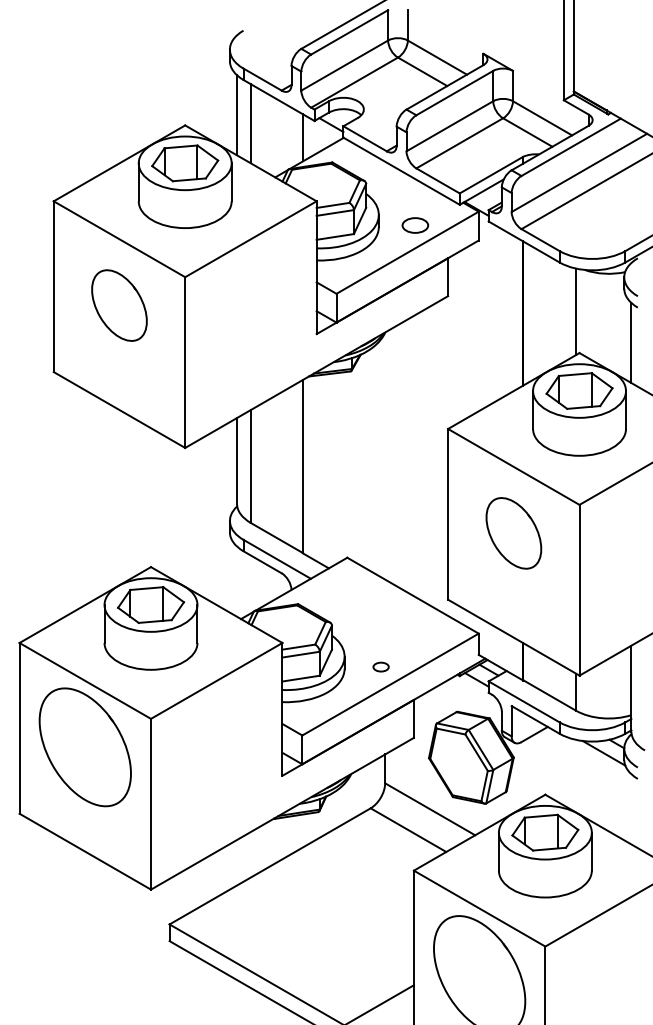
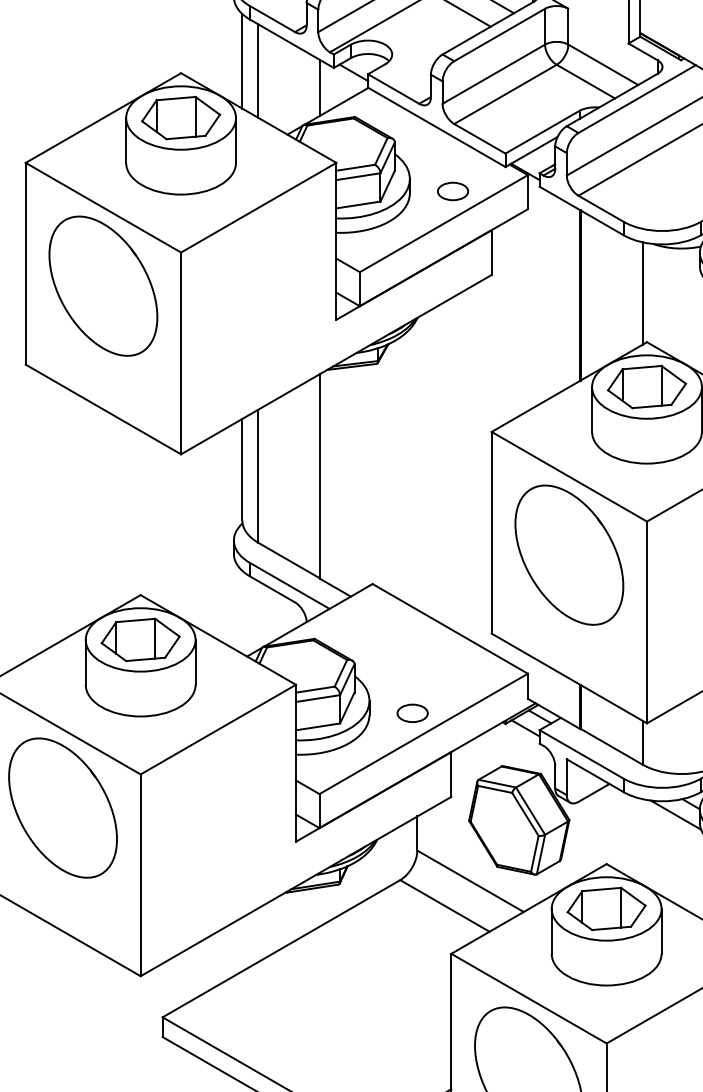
part: (119, 305) -> (103, 286), size x1.67
part: (513, 533) -> (568, 555), size x1.67
part: (380, 666) -> (411, 712), size x1.67

